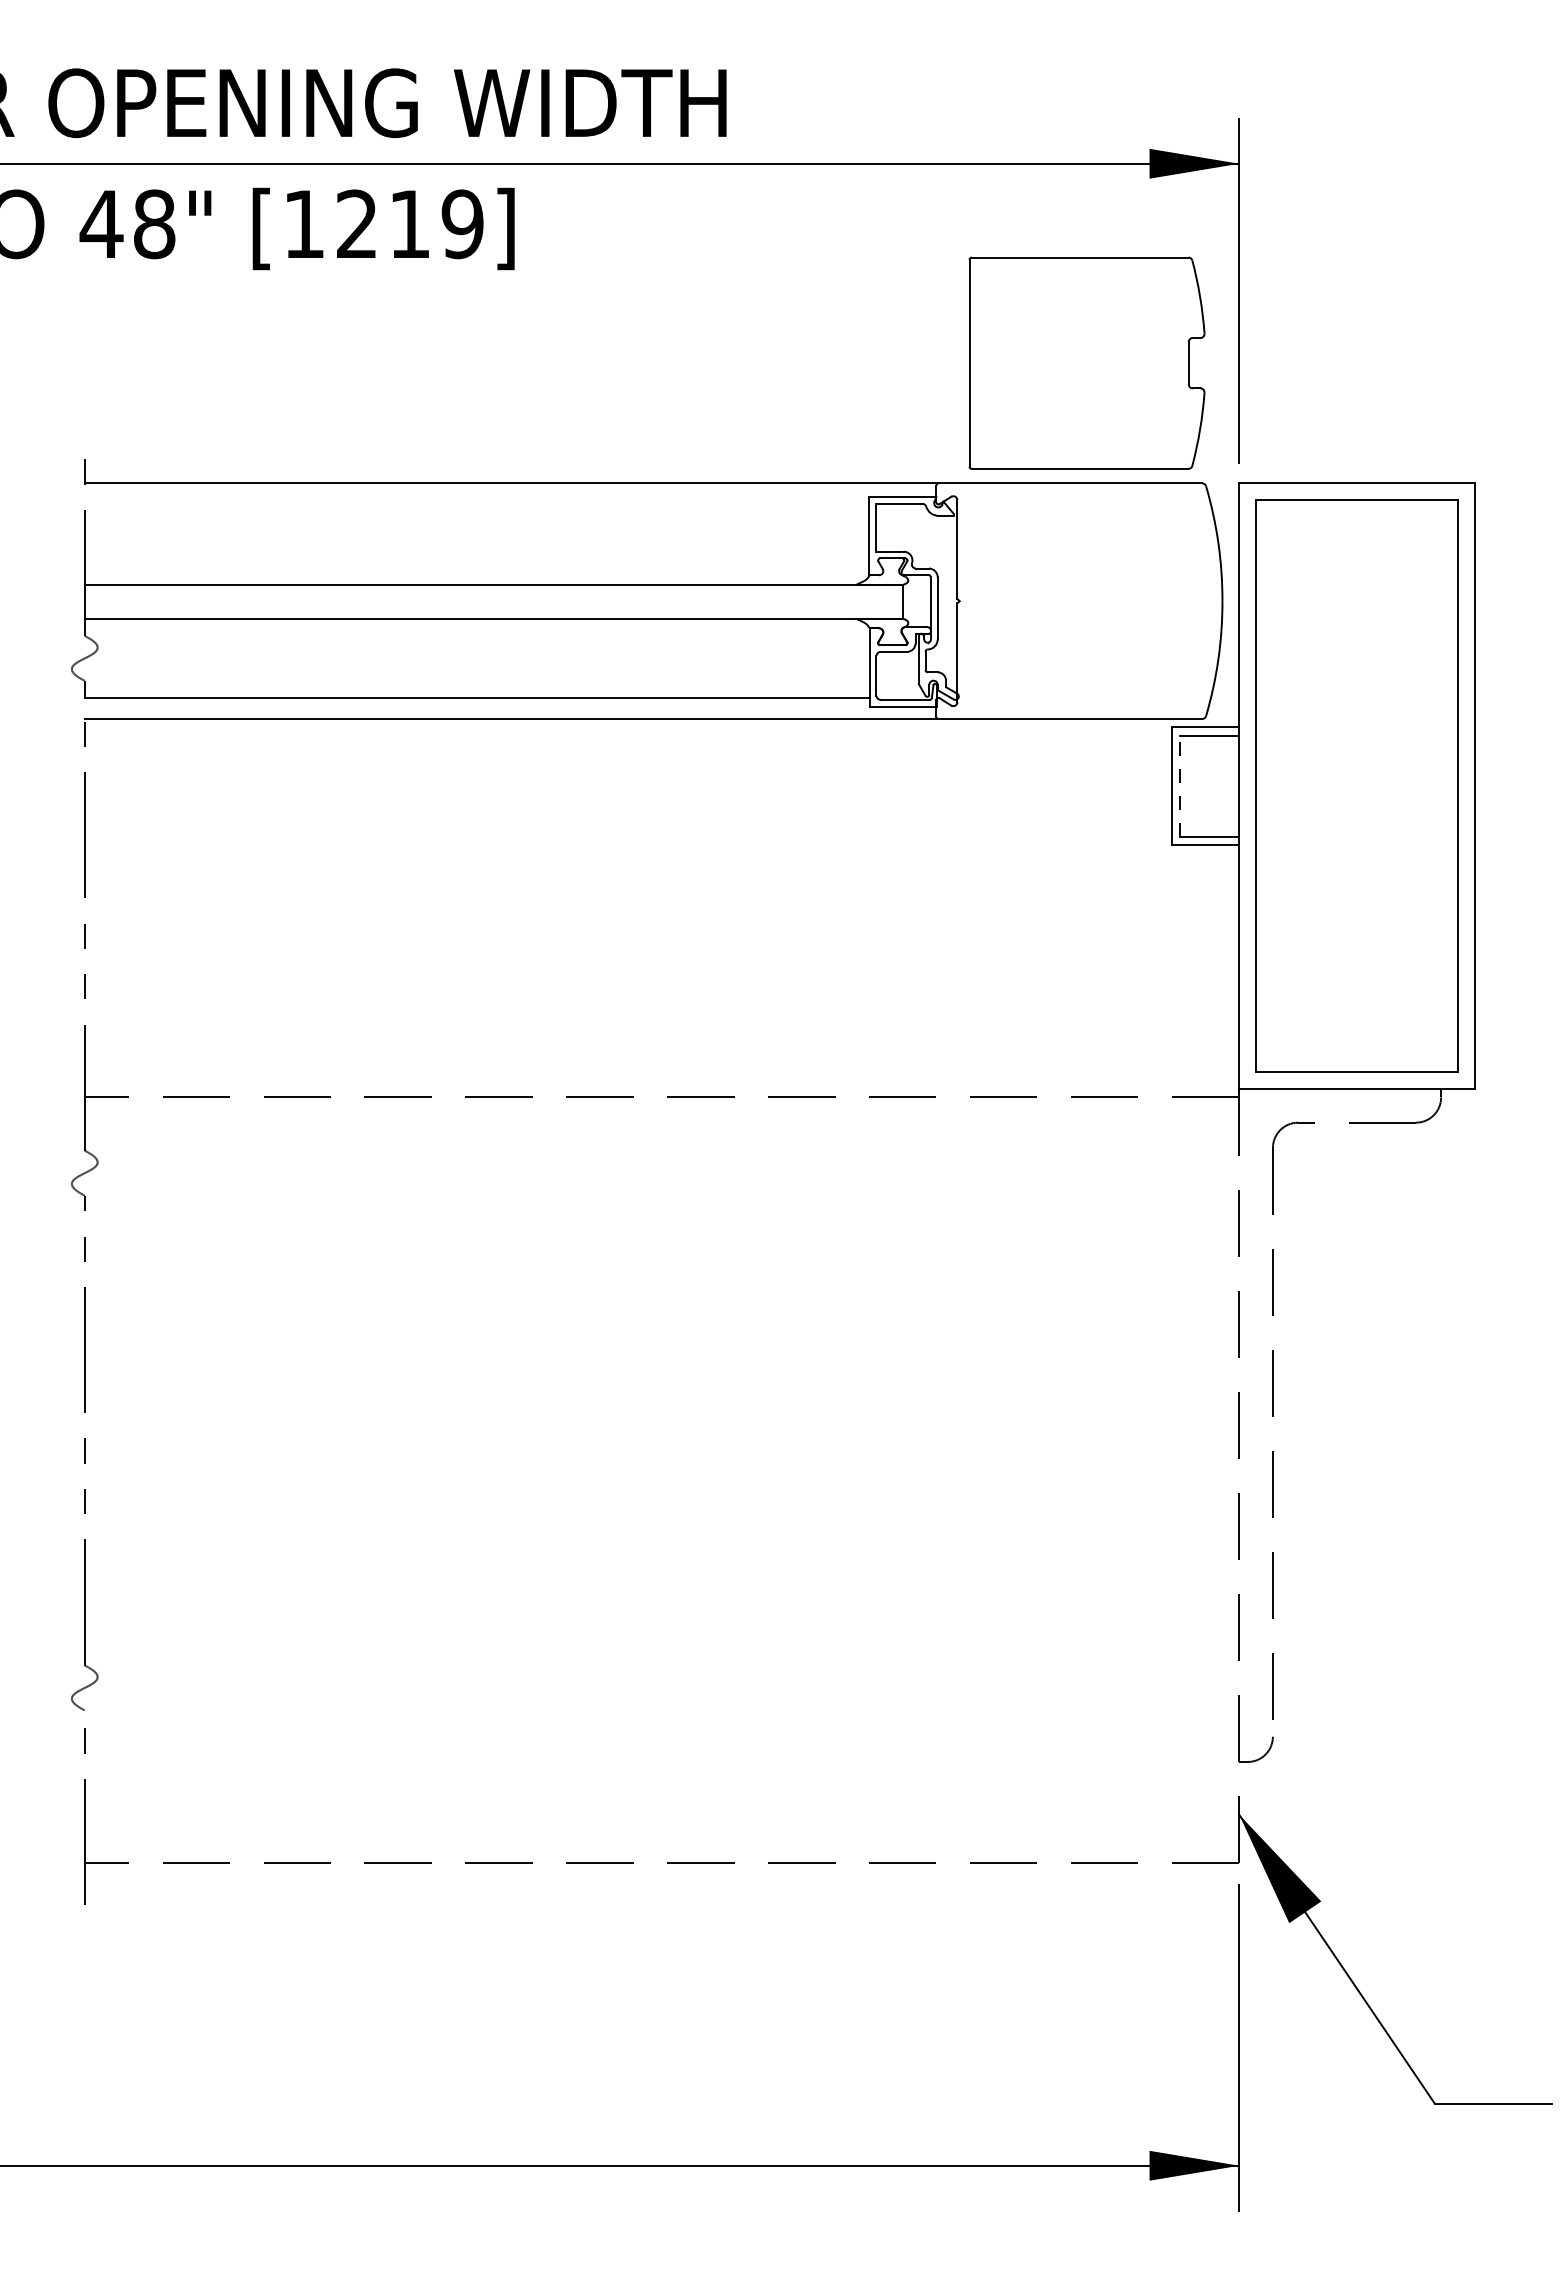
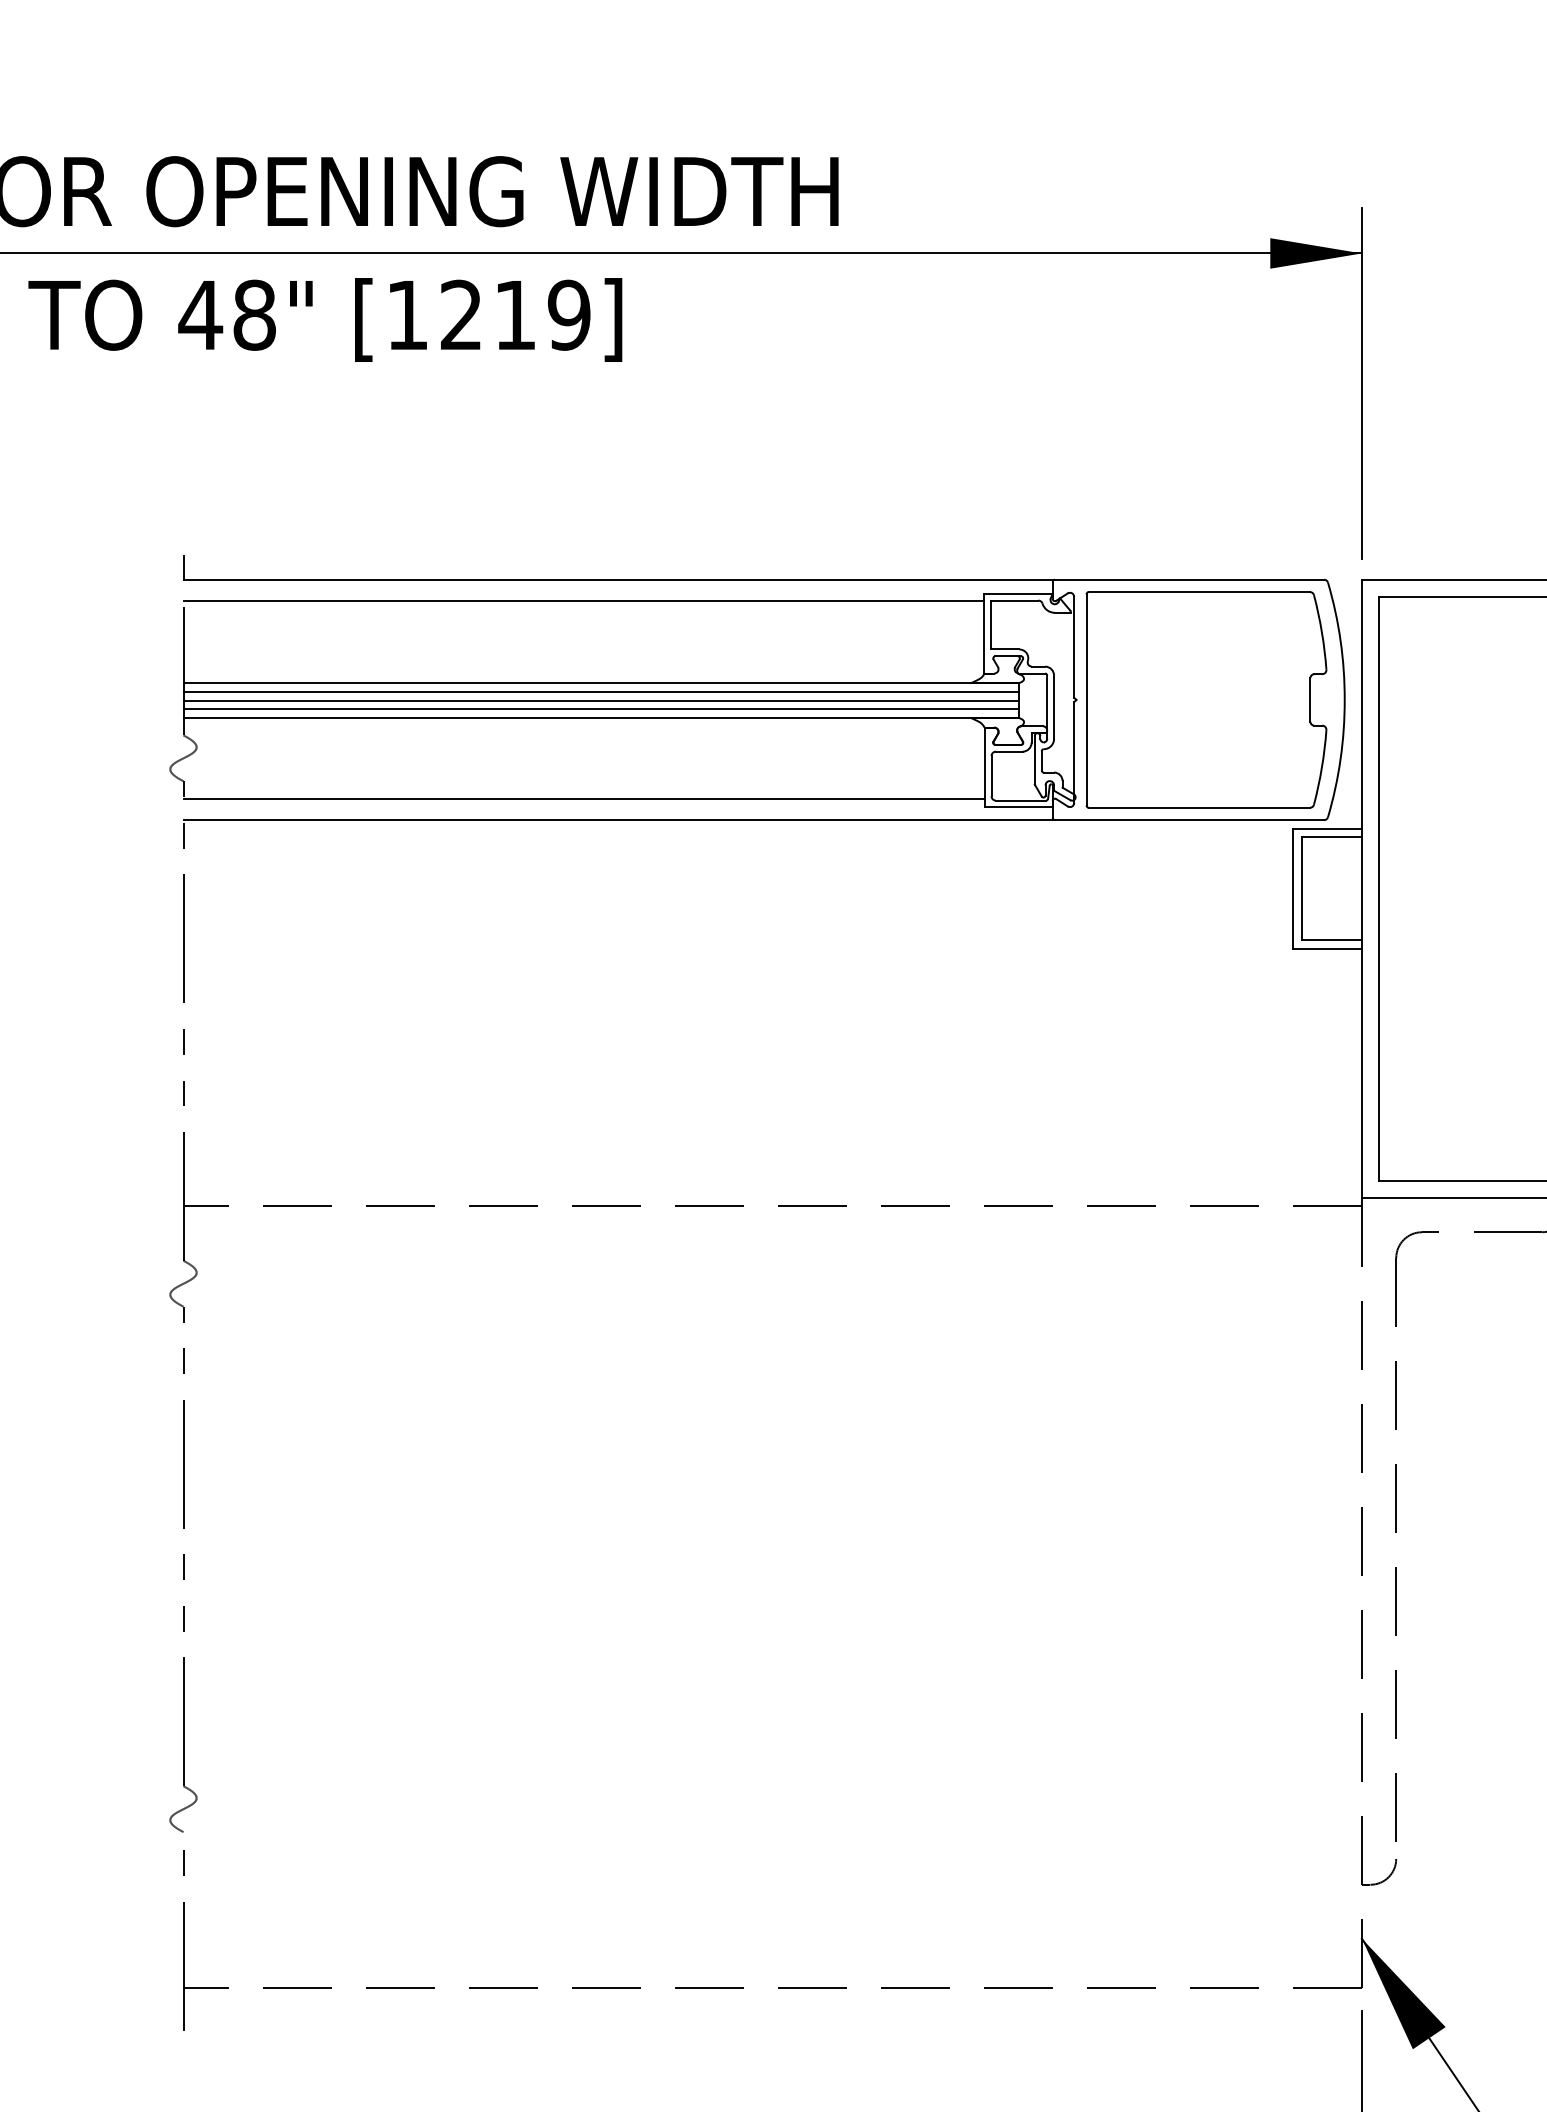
part: (1086, 362) -> (1205, 699), moved
line: (476, 504) -> (583, 601), added
line: (493, 593) -> (600, 692), added
line: (493, 601) -> (600, 700), added
line: (493, 610) -> (600, 709), added
line: (1180, 785) -> (1301, 888), dashed -> solid

